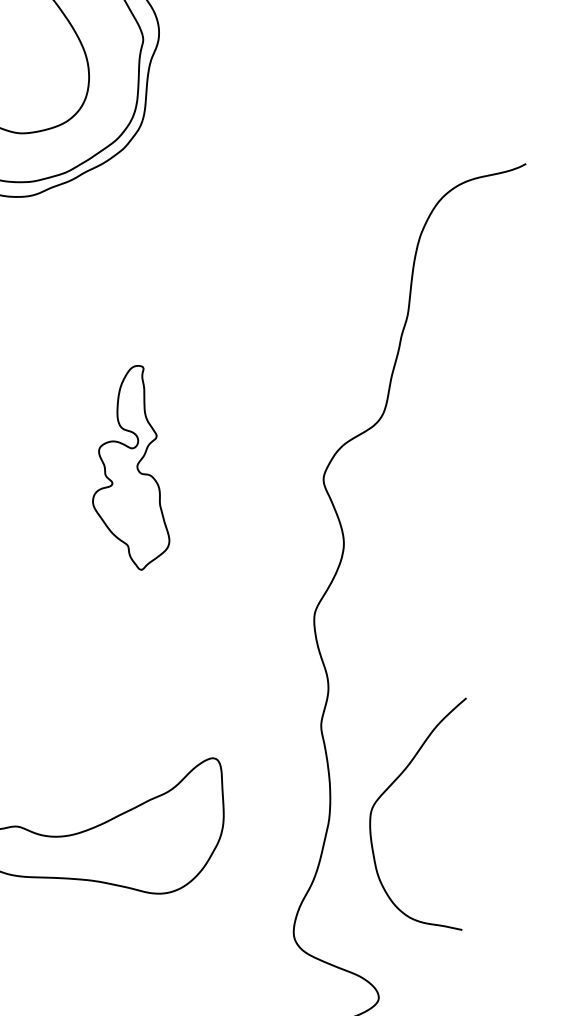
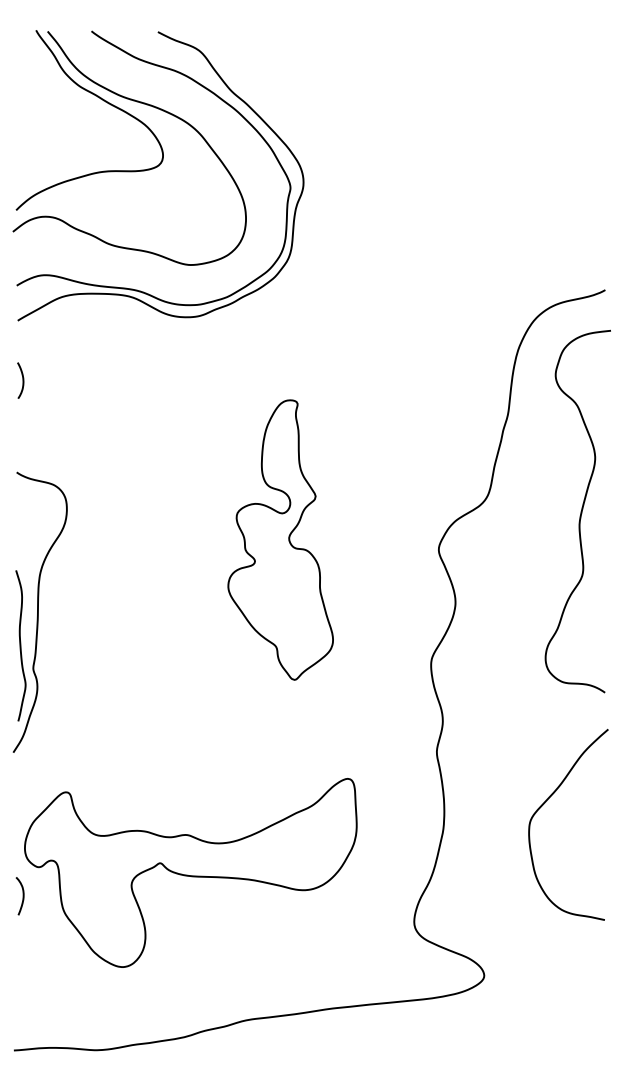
curve: (495, 433) -> (580, 511), added
part: (131, 467) -> (280, 539), size x1.67
curve: (390, 788) -> (545, 803), moved

